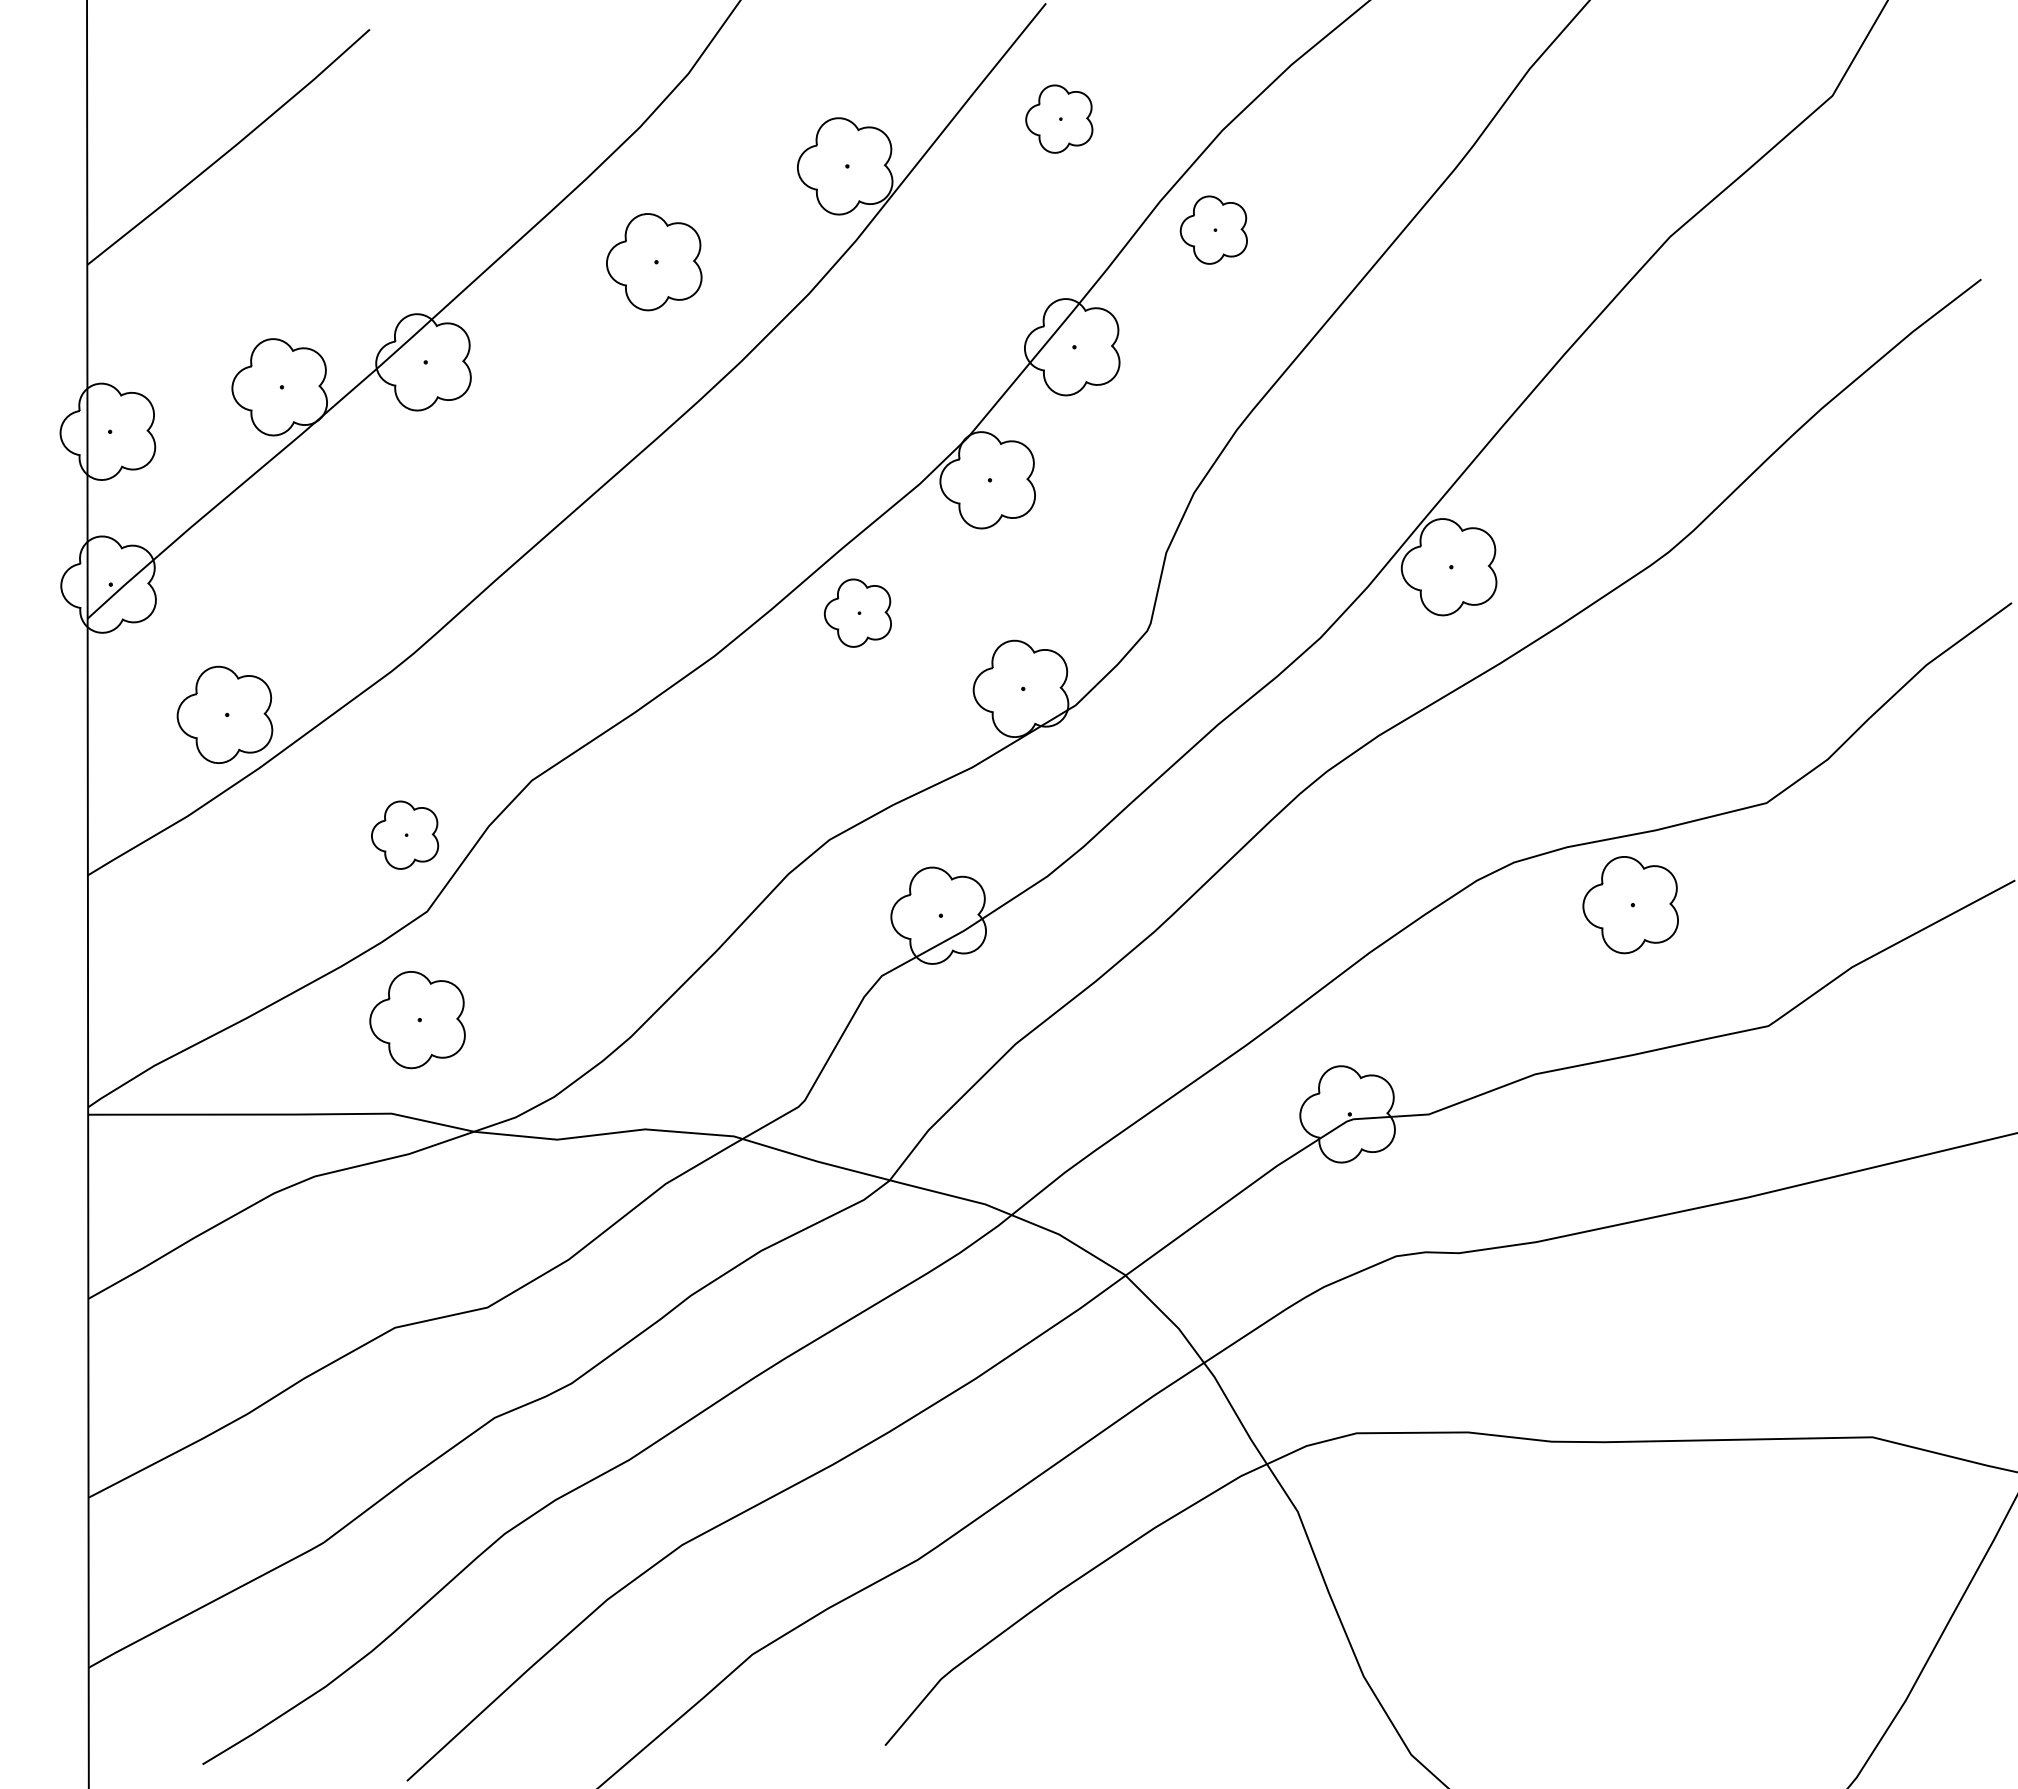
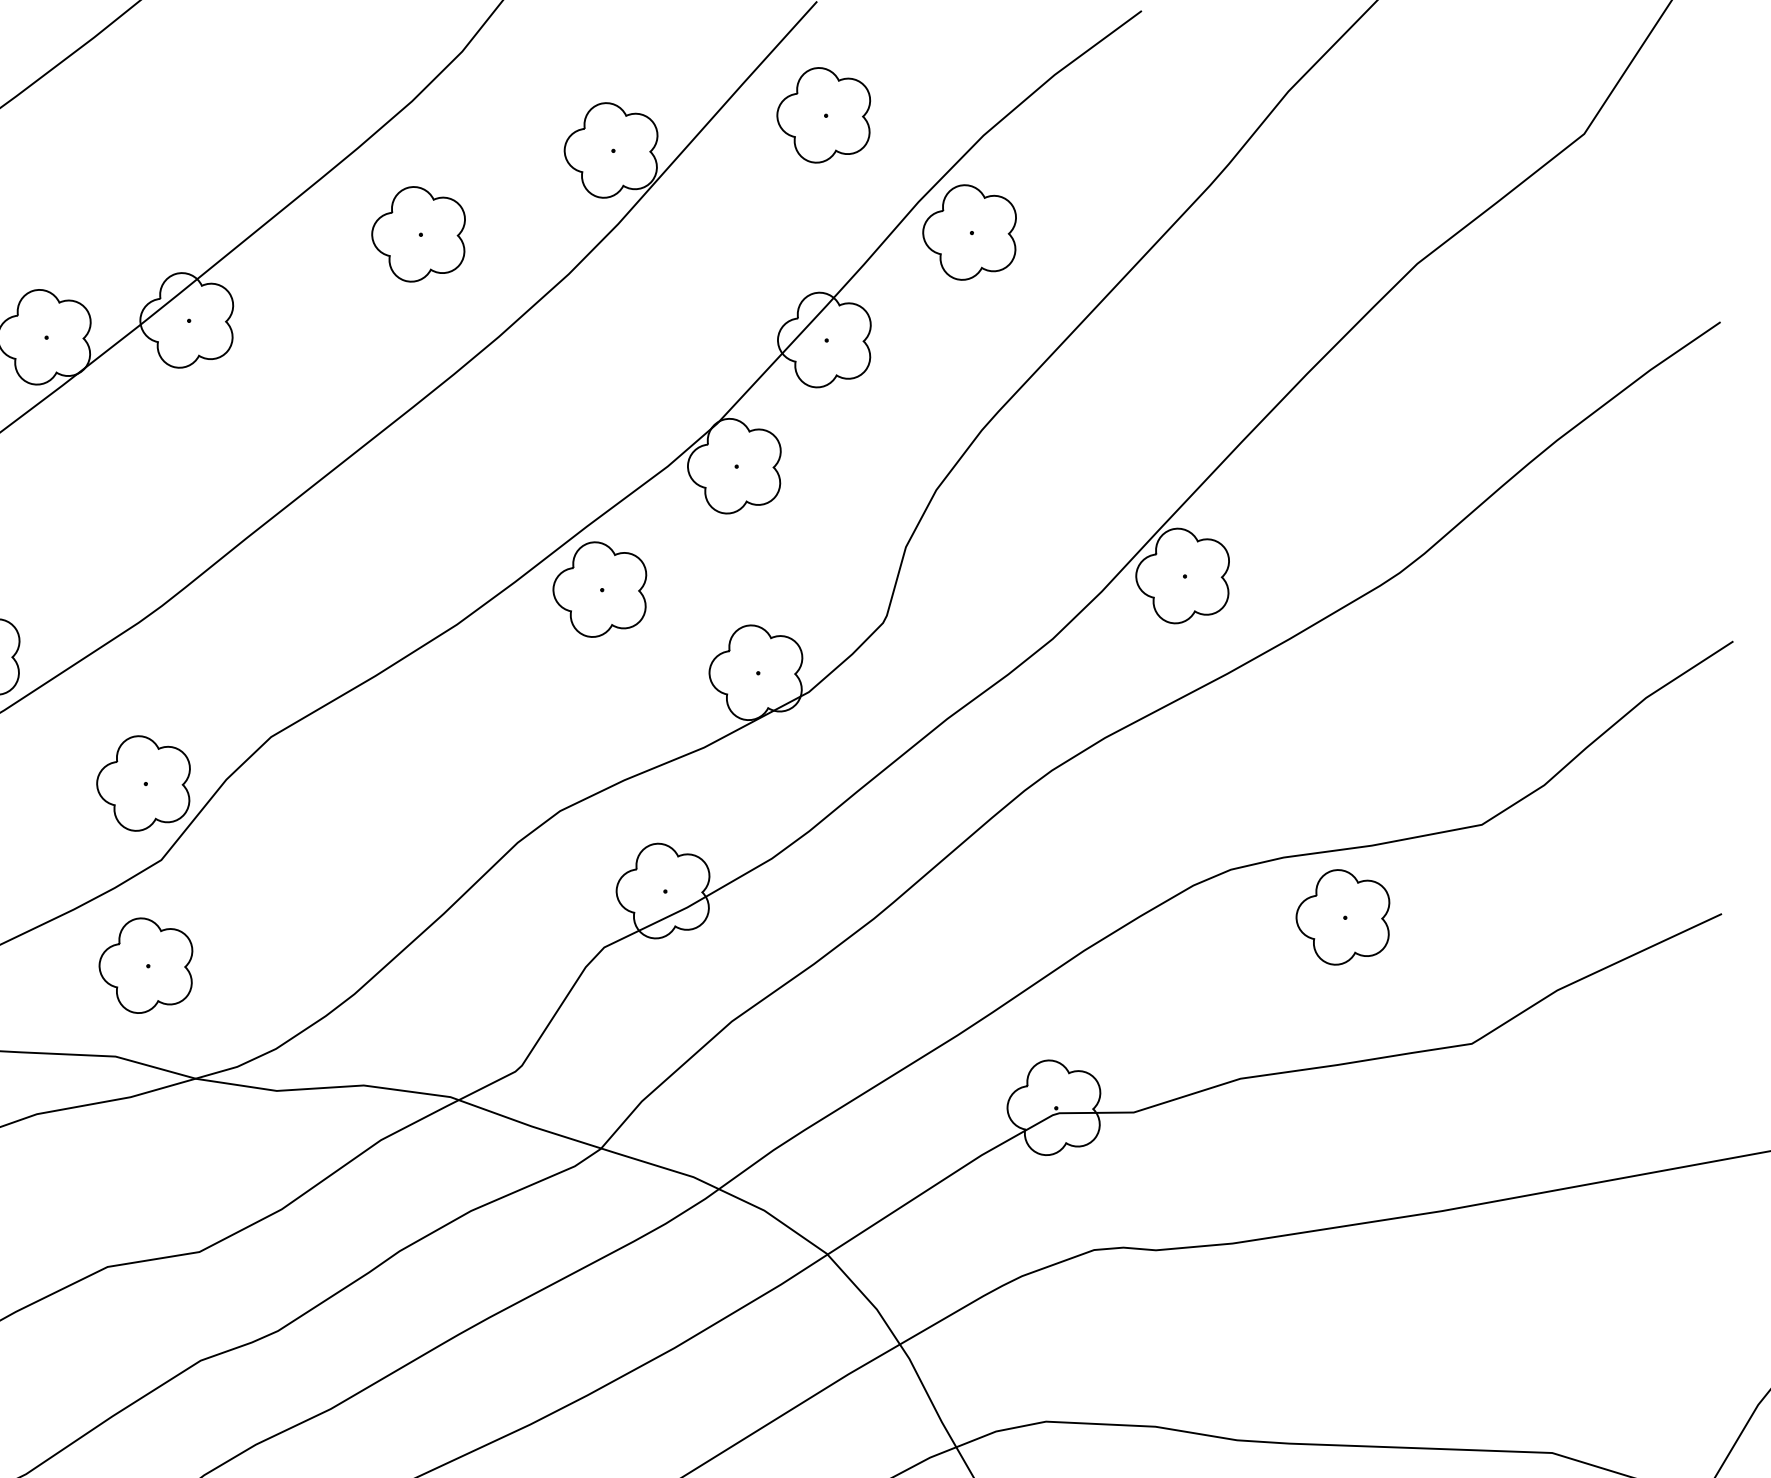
part: (1059, 119) -> (824, 116), size x1.43
part: (1213, 230) -> (969, 233), size x1.43
part: (857, 613) -> (599, 590), size x1.43
part: (404, 835) -> (143, 784), size x1.43

